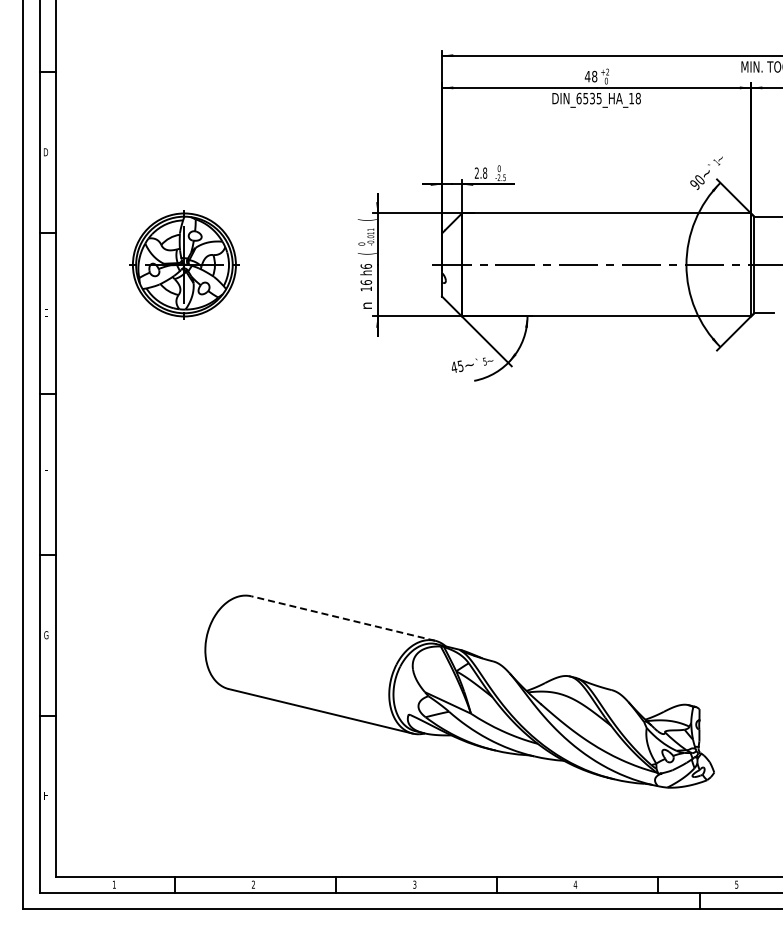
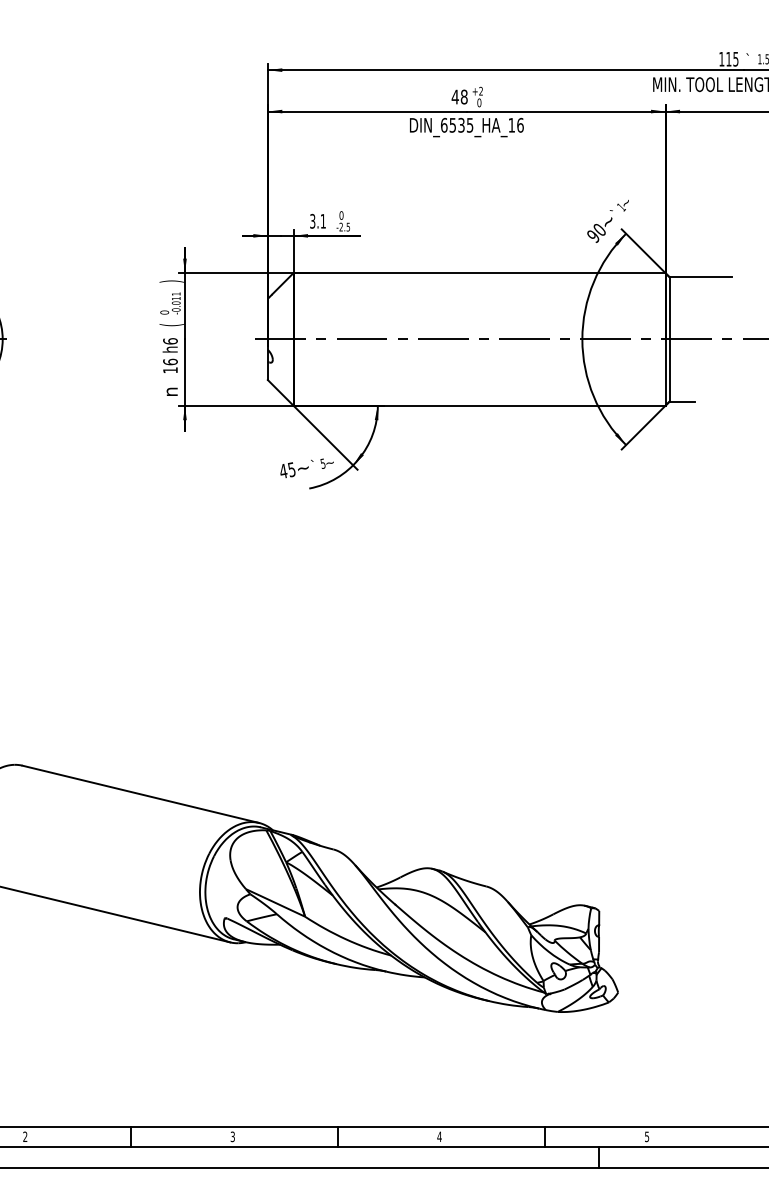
text: (637, 98) -> (519, 125), DIN_6535_HA_18 -> DIN_6535_HA_16
text: (480, 172) -> (317, 220), 2.8 -> 3.1
text: (366, 219) -> (170, 280), ( -> )
line: (343, 618) -> (141, 794), dashed -> solid

